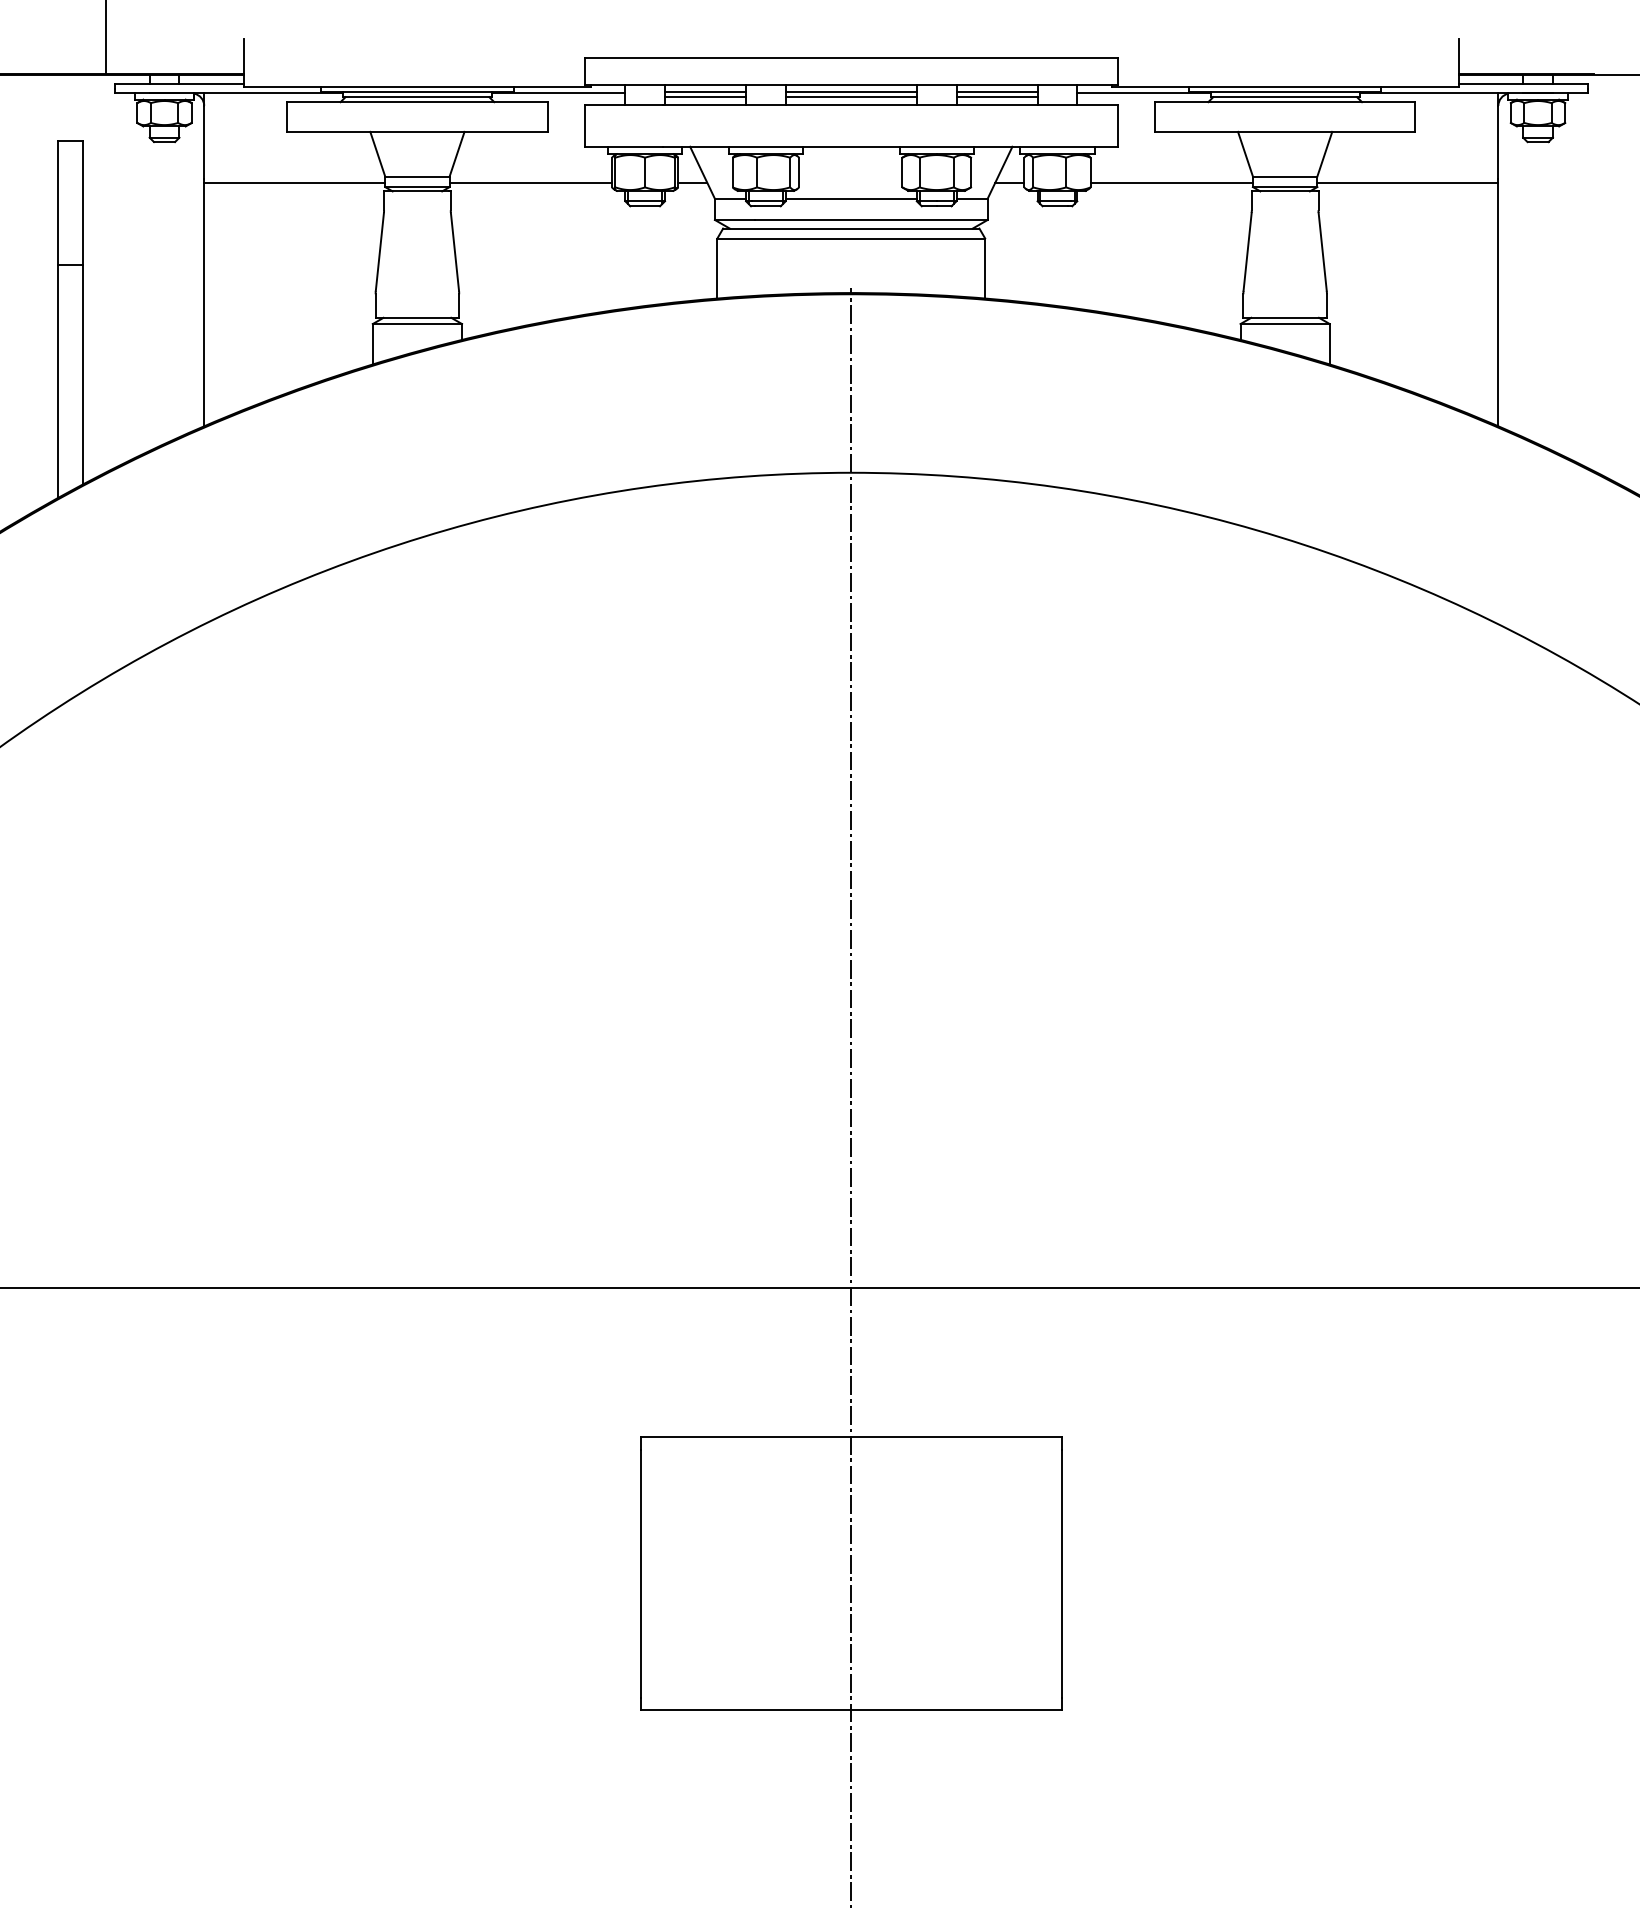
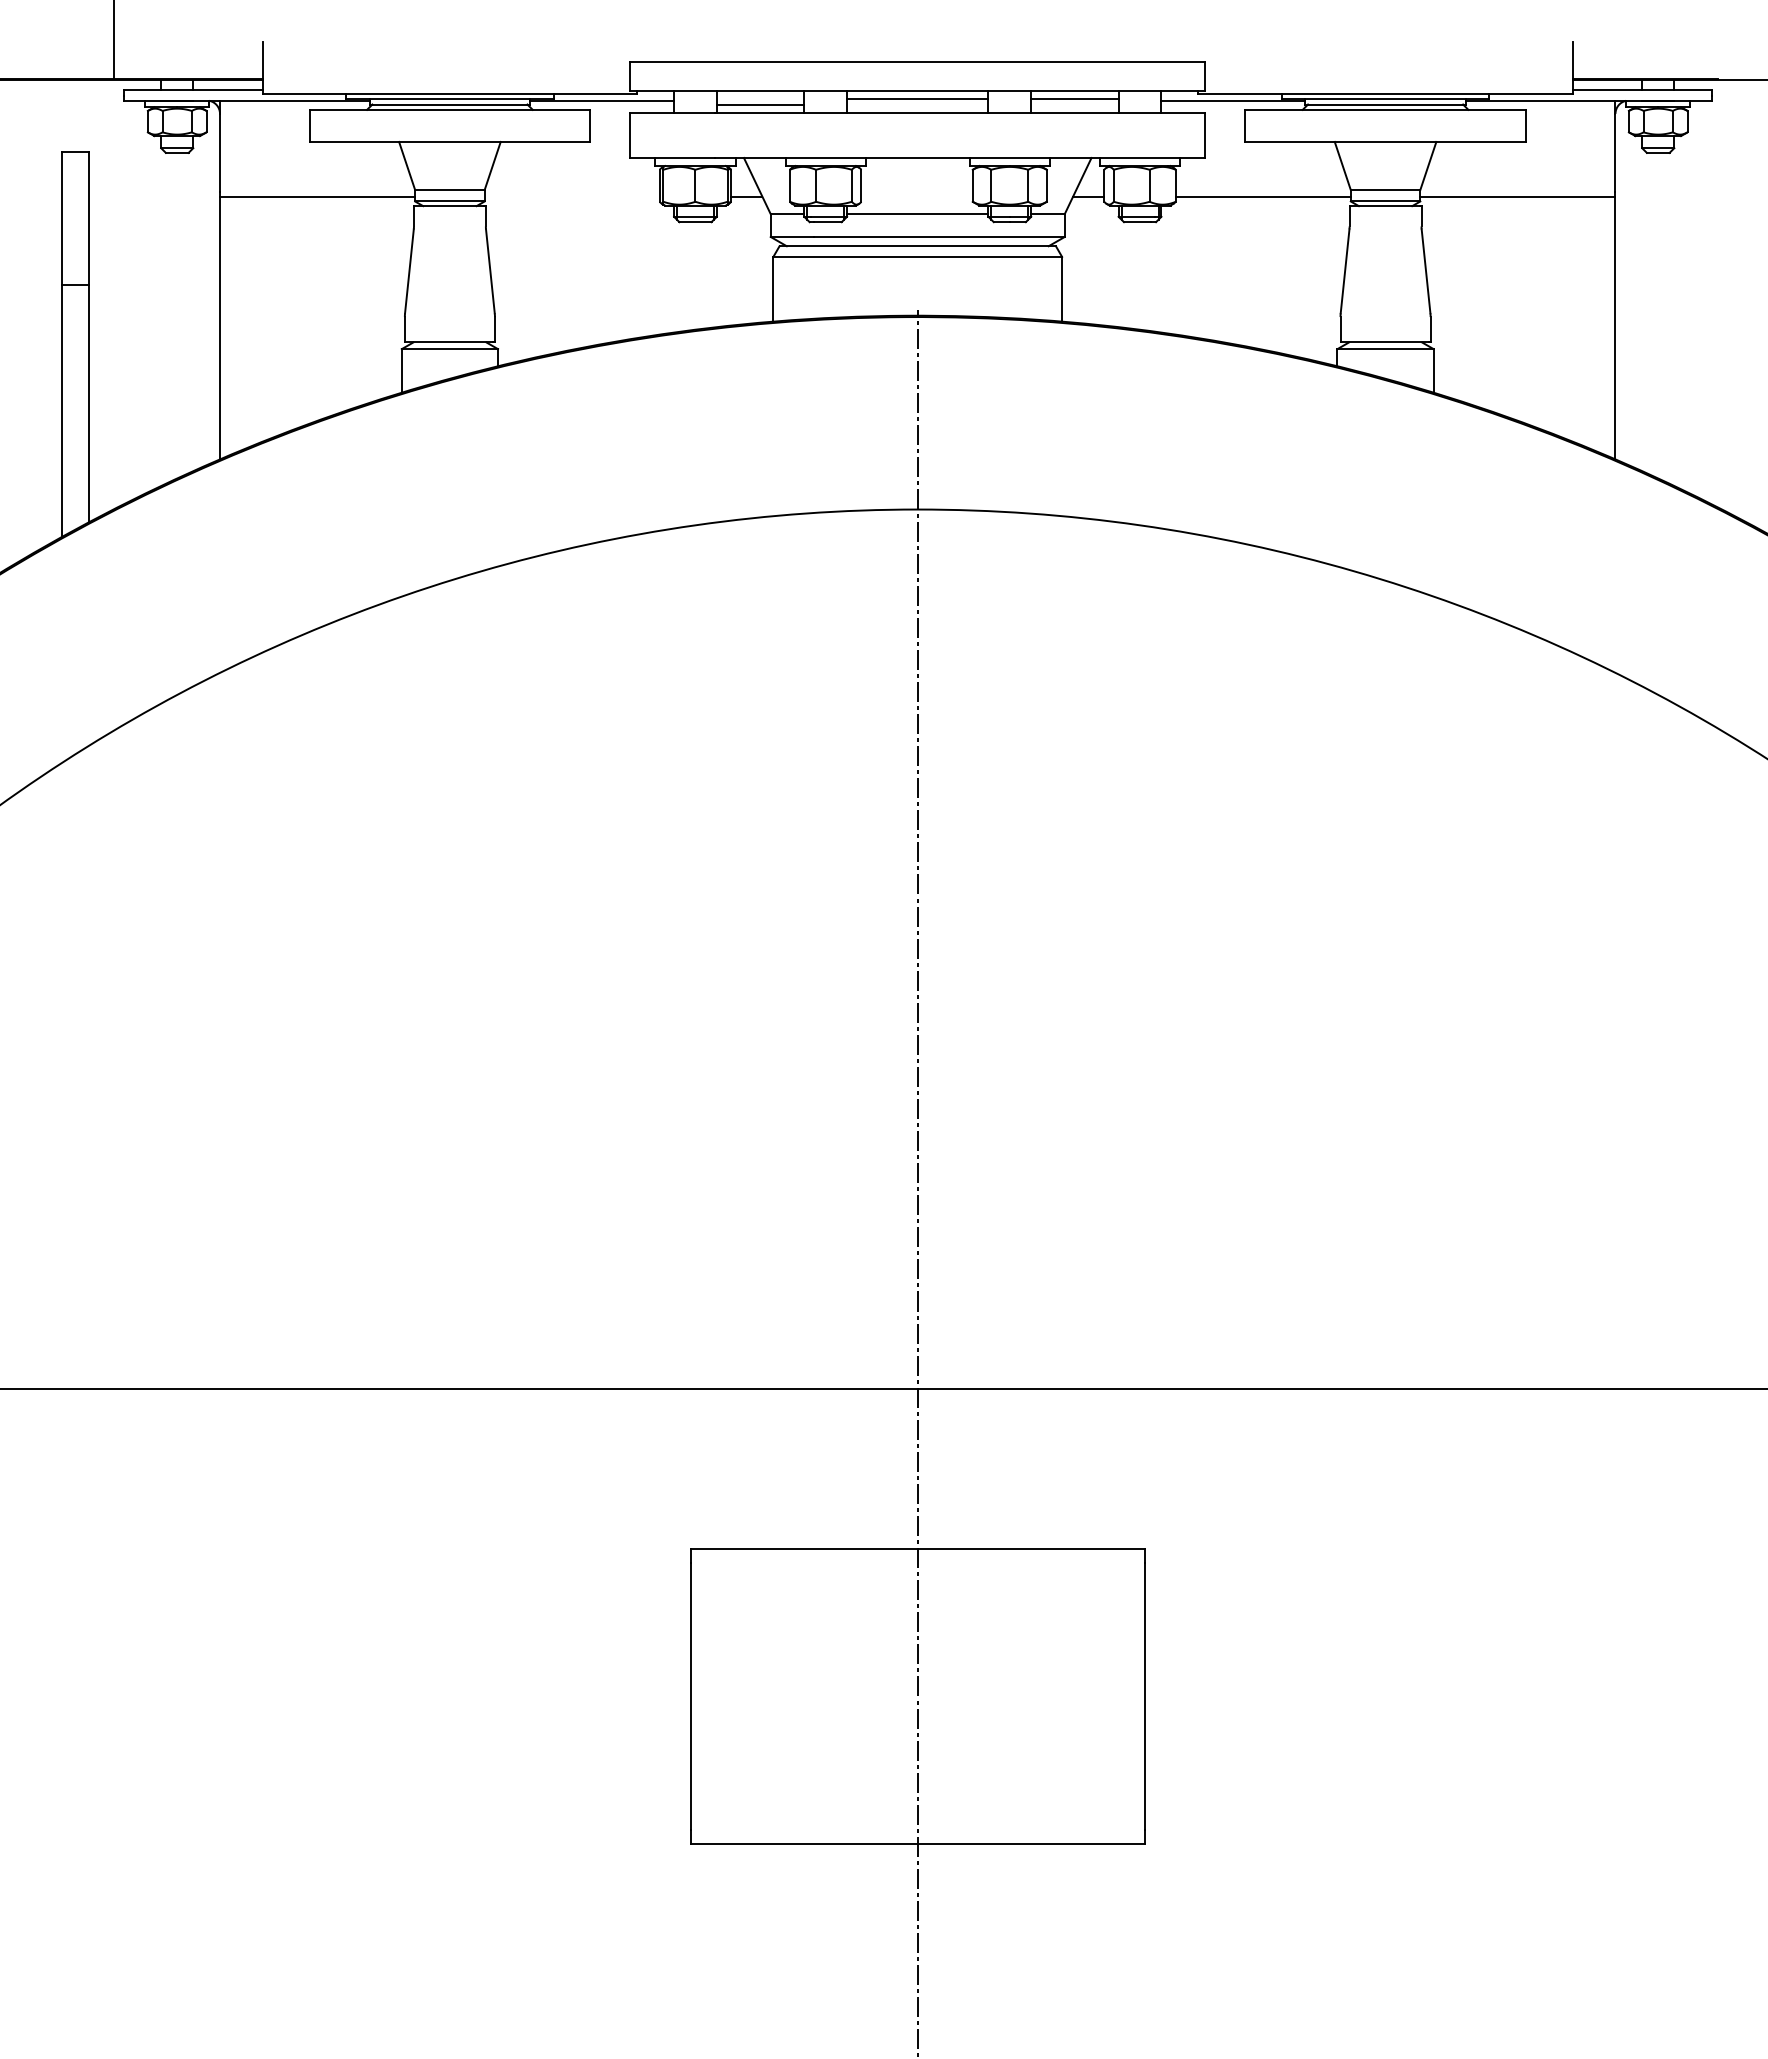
line: (705, 92) -> (760, 99), removed
line: (851, 97) -> (917, 104), removed
line: (996, 97) -> (1074, 104), removed
line: (530, 182) -> (571, 196), removed

